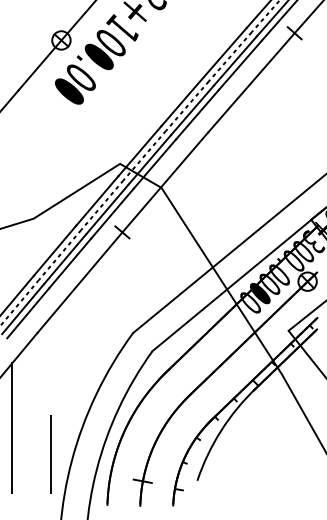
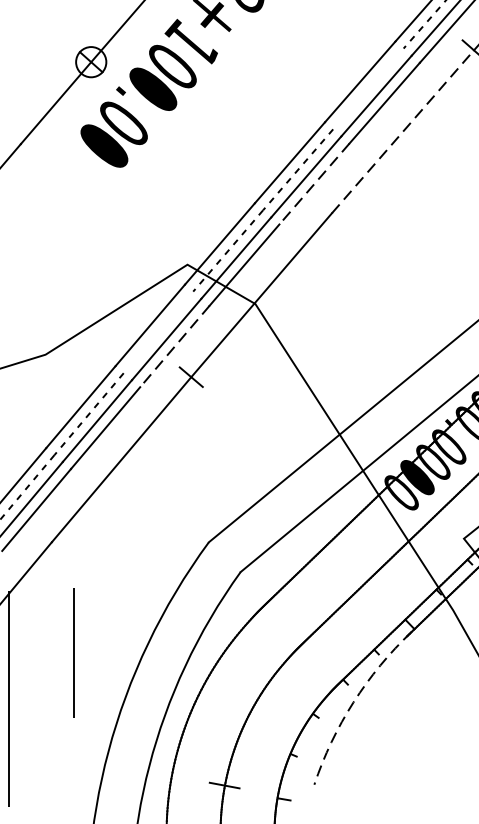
line: (229, 56) -> (367, 88), removed
line: (251, 82) -> (403, 131), solid -> dashed
line: (197, 114) -> (314, 183), solid -> dashed
line: (102, 204) -> (158, 331), removed
line: (112, 213) -> (175, 346), solid -> dashed
arc: (221, 430) -> (353, 702), solid -> dashed
line: (50, 454) -> (73, 653), moved

